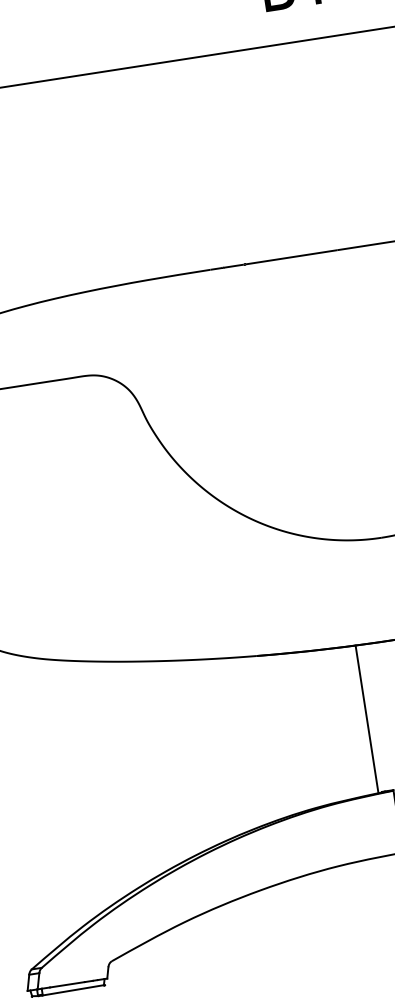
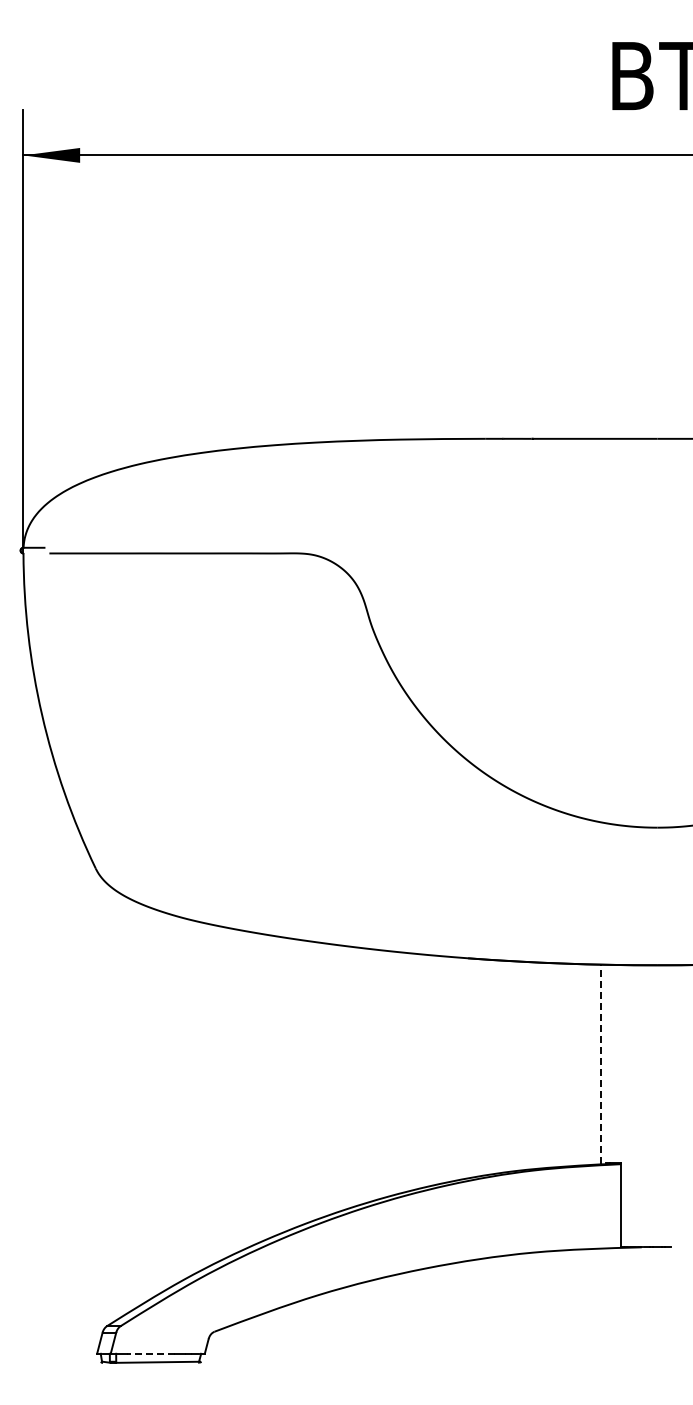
line: (366, 719) -> (600, 1064), solid -> dashed
line: (67, 984) -> (150, 1353), solid -> dashed

